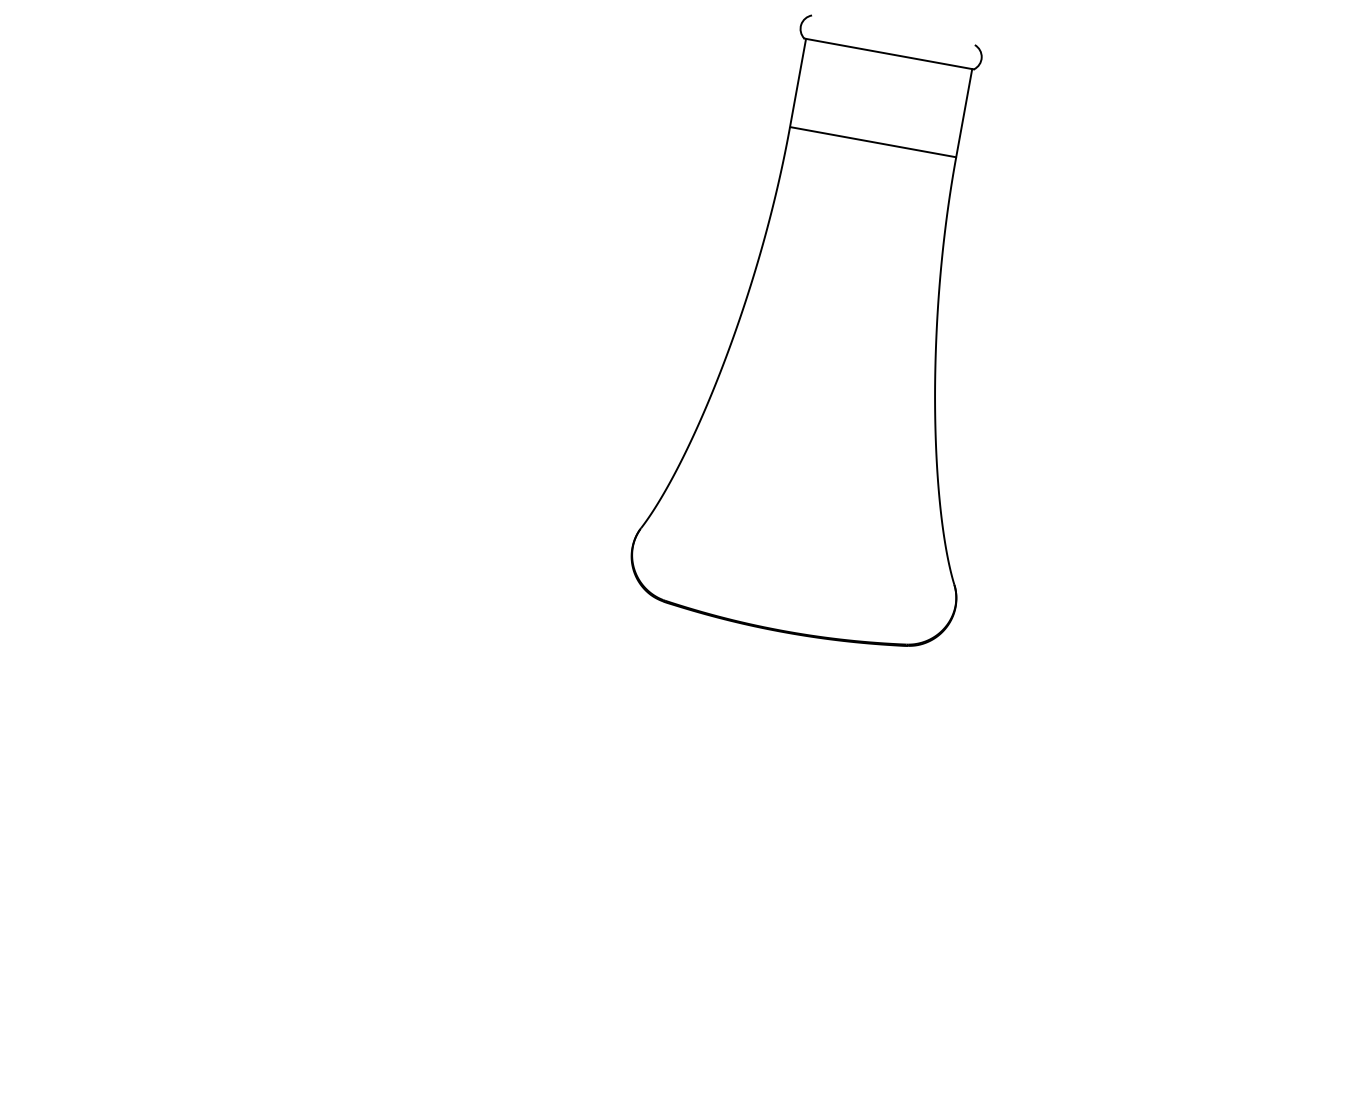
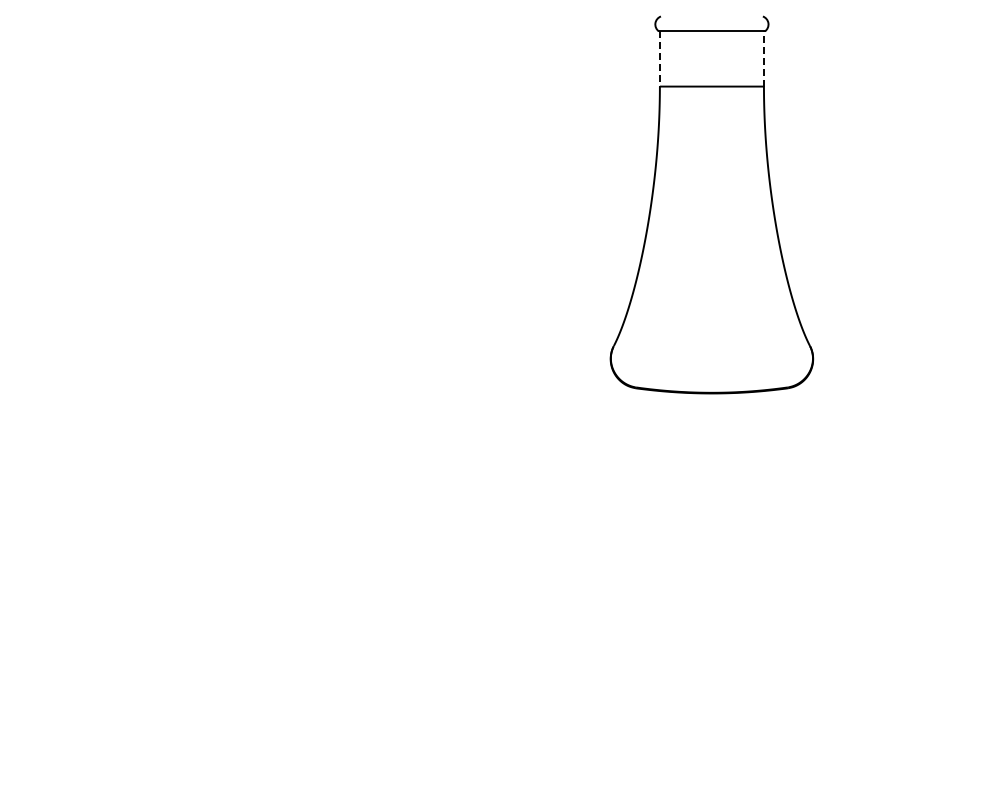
line: (797, 82) -> (659, 58), solid -> dashed
line: (963, 112) -> (763, 58), solid -> dashed

